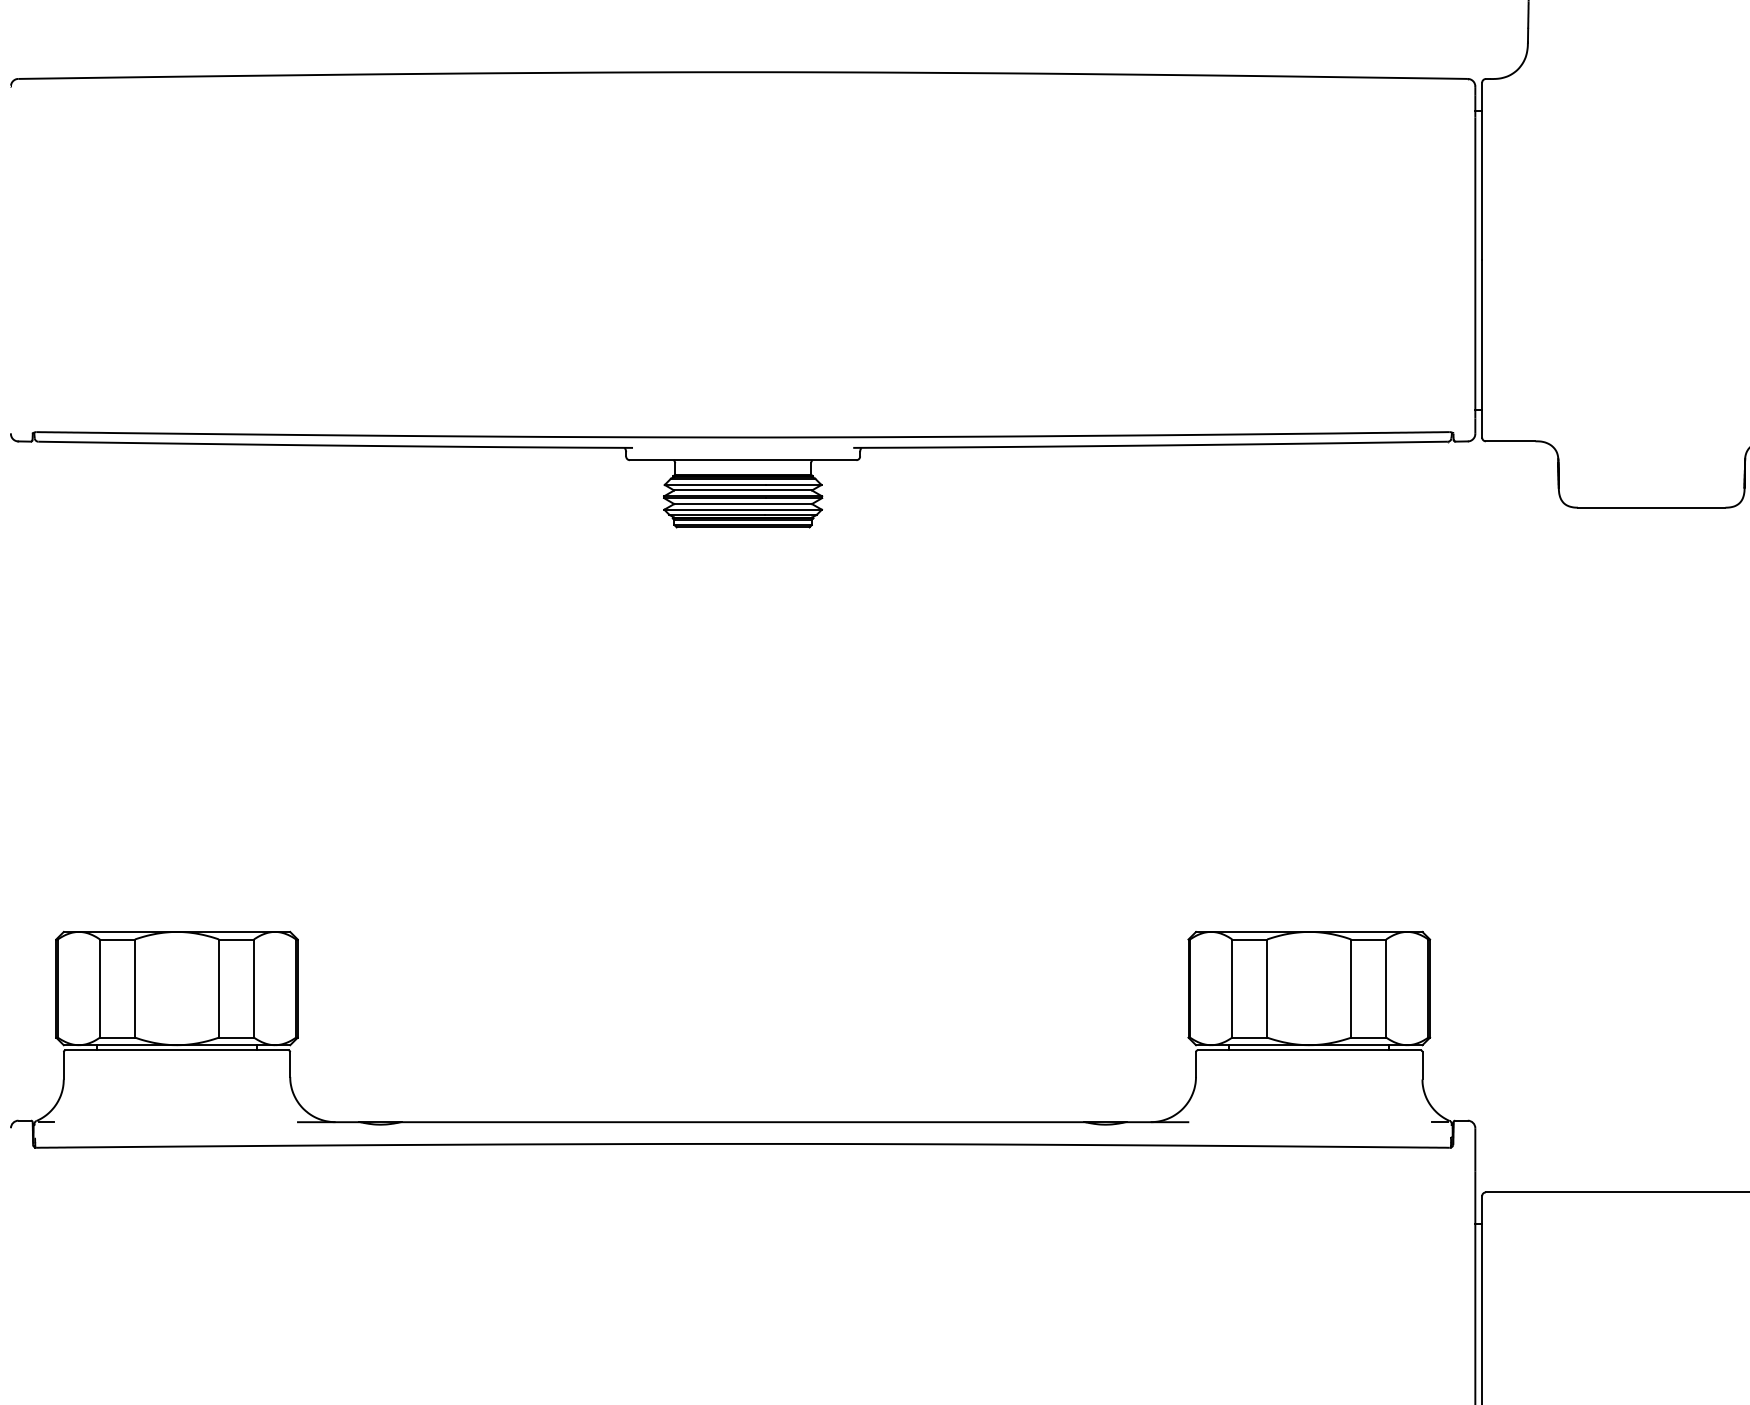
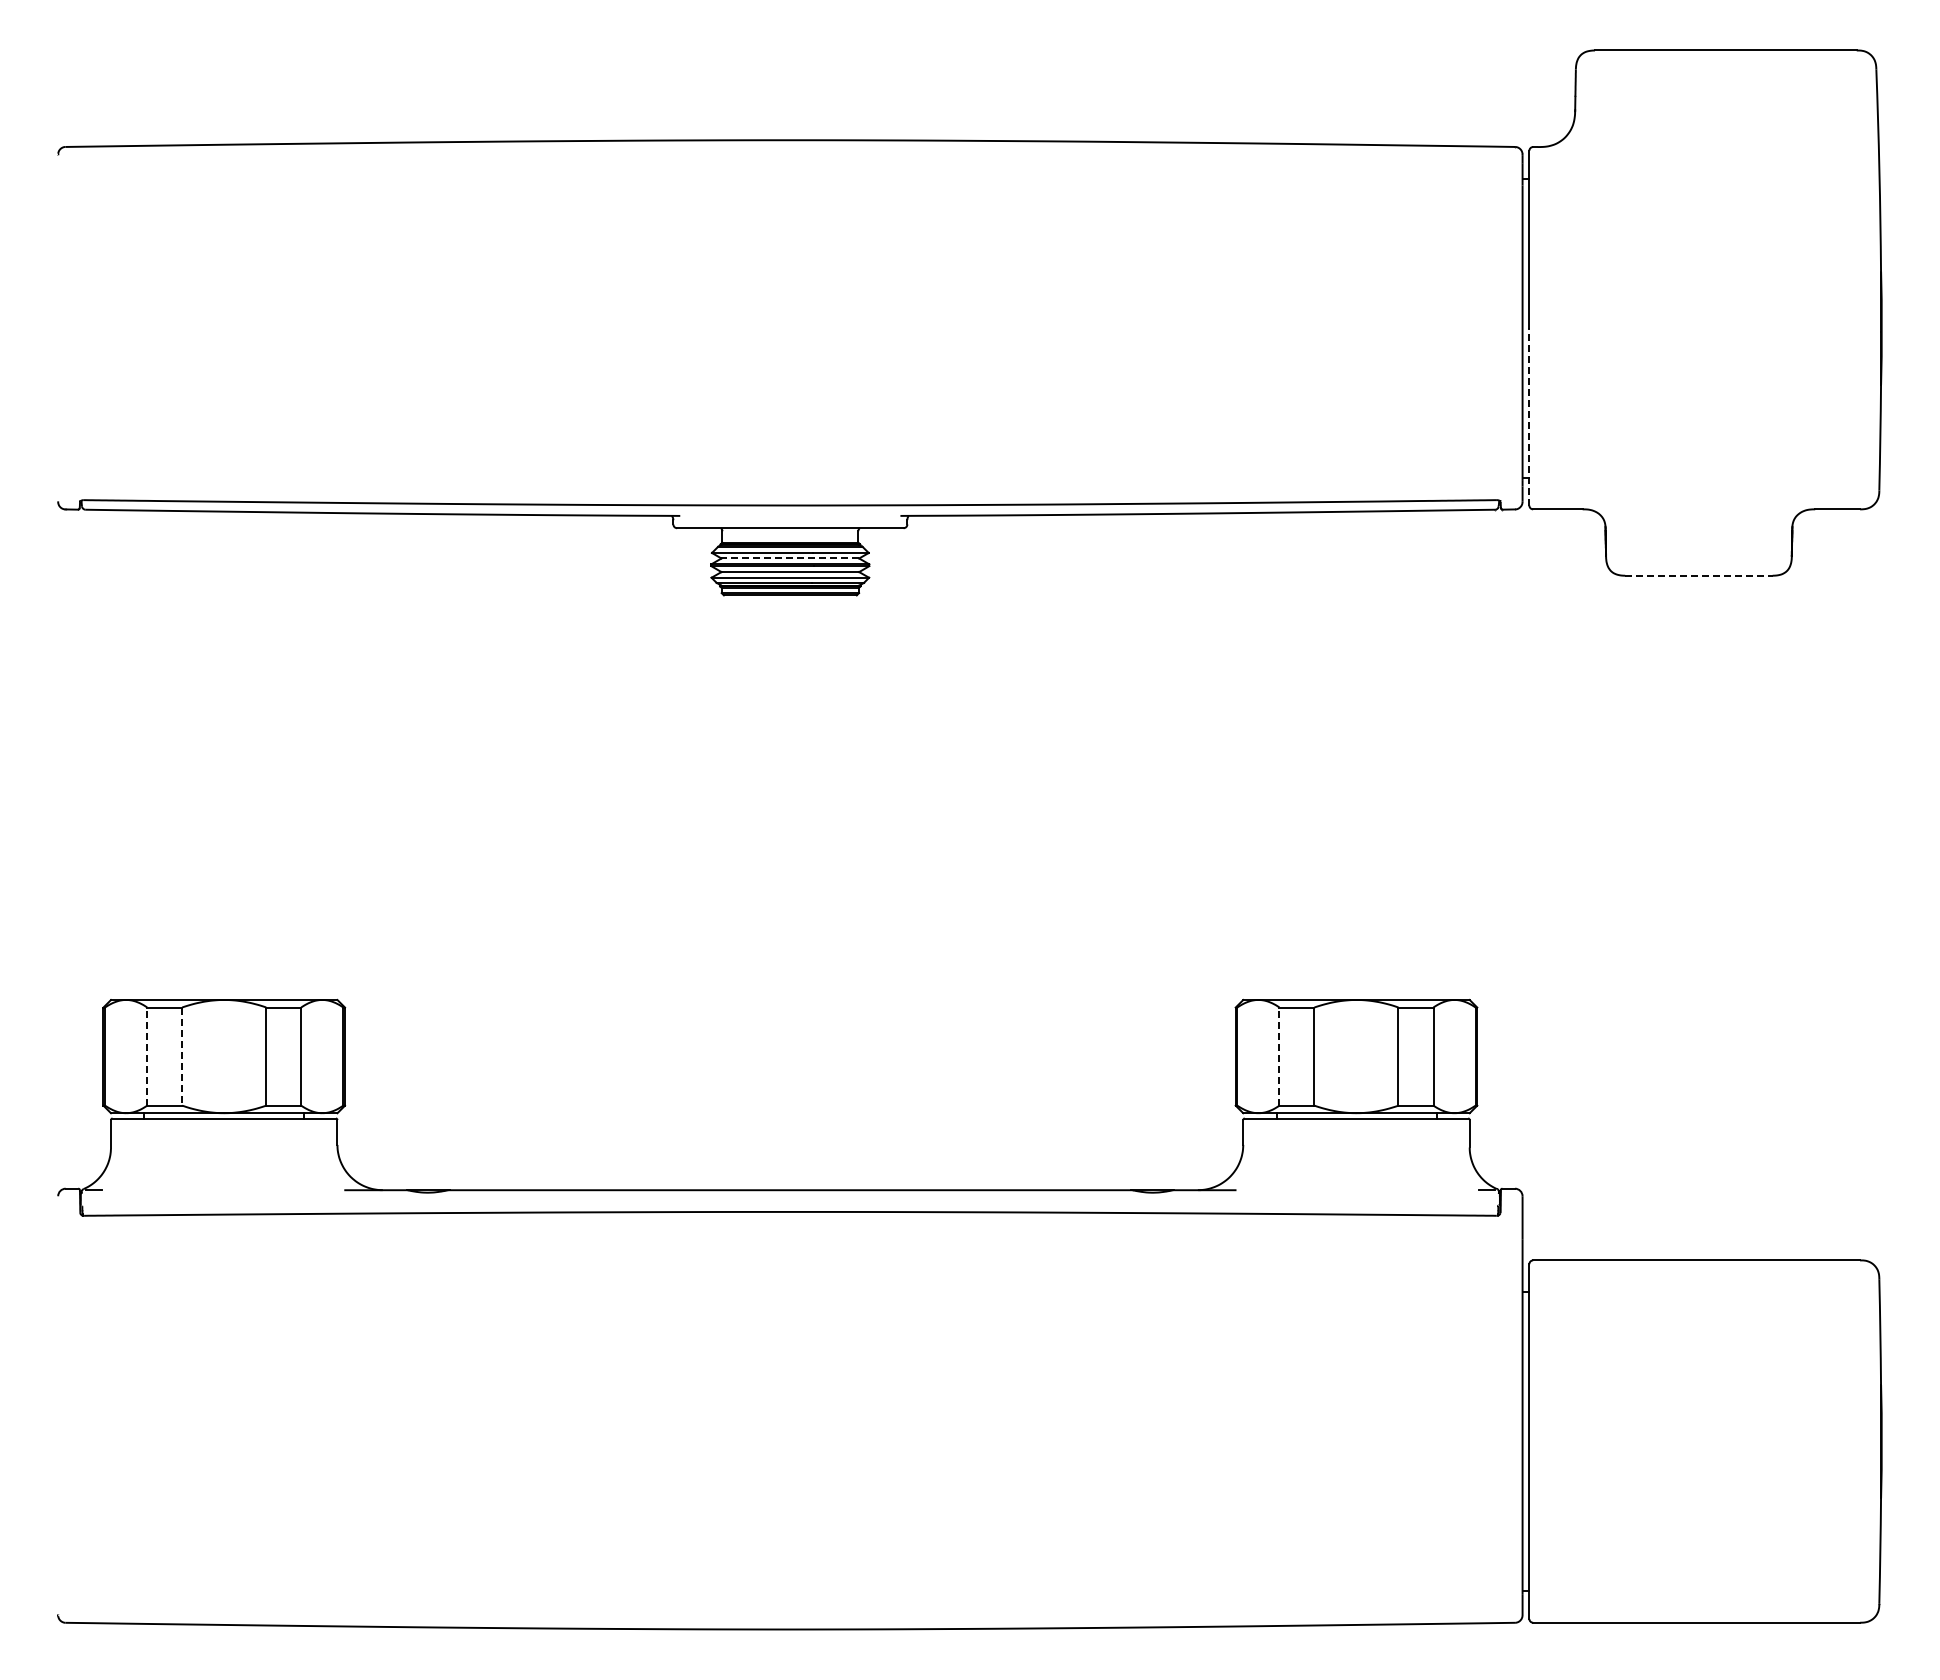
line: (1482, 348) -> (1529, 416), solid -> dashed
line: (743, 490) -> (790, 558), solid -> dashed
line: (1651, 507) -> (1698, 575), solid -> dashed
line: (100, 988) -> (147, 1056), solid -> dashed
line: (1232, 988) -> (1279, 1056), solid -> dashed
line: (135, 989) -> (182, 1057), solid -> dashed

